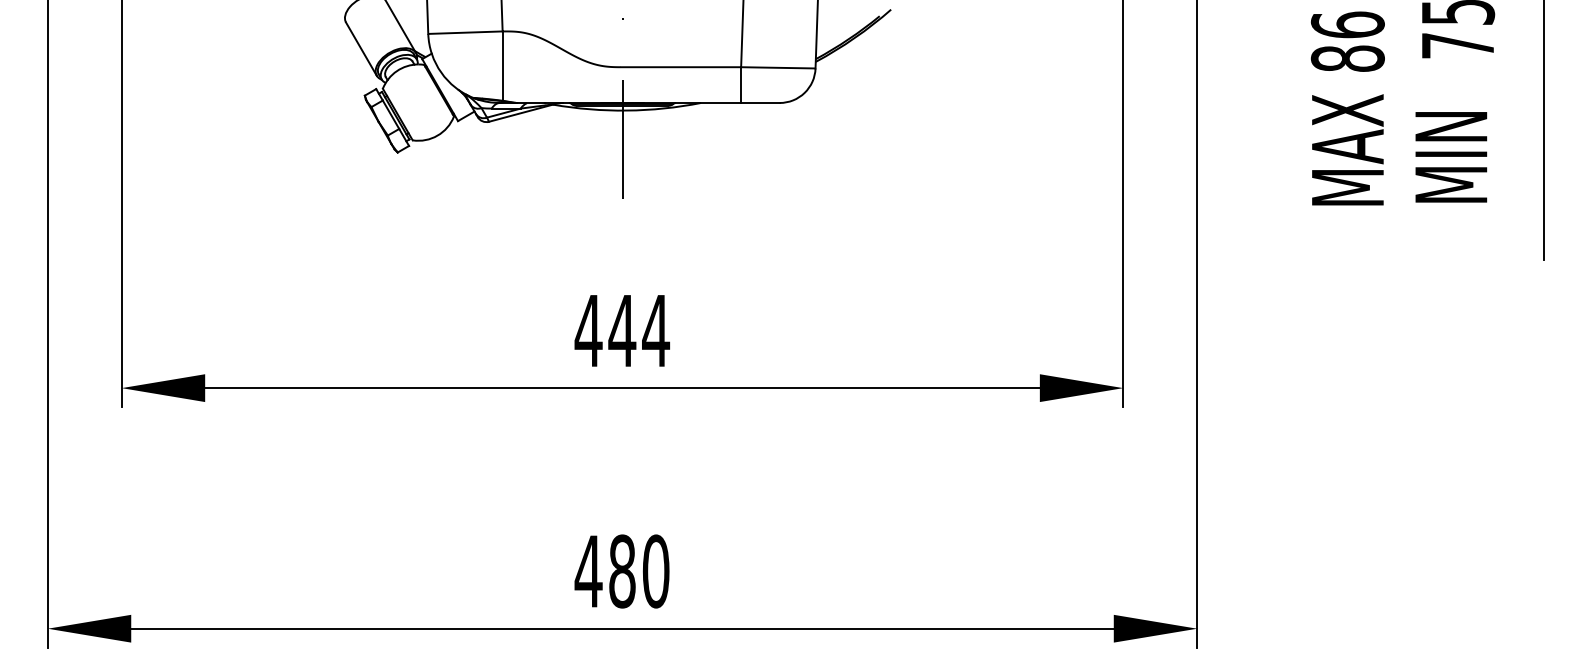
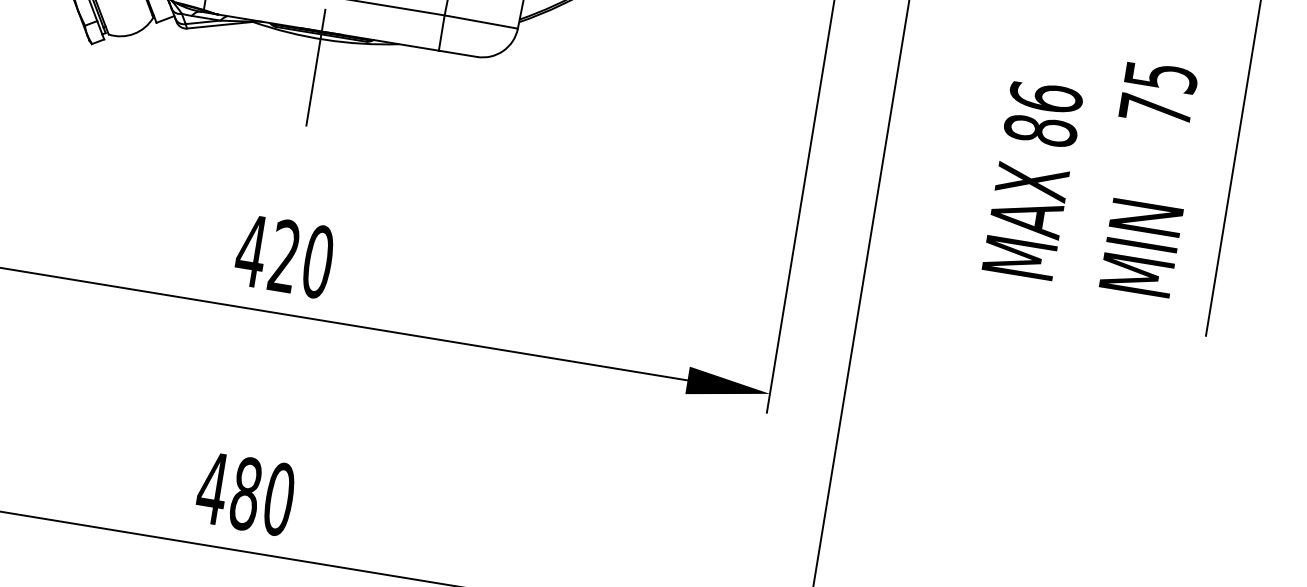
text: (1347, 108) -> (1032, 179), moved
text: (1451, 157) -> (1141, 248), moved
text: (639, 330) -> (301, 258), 444 -> 420

